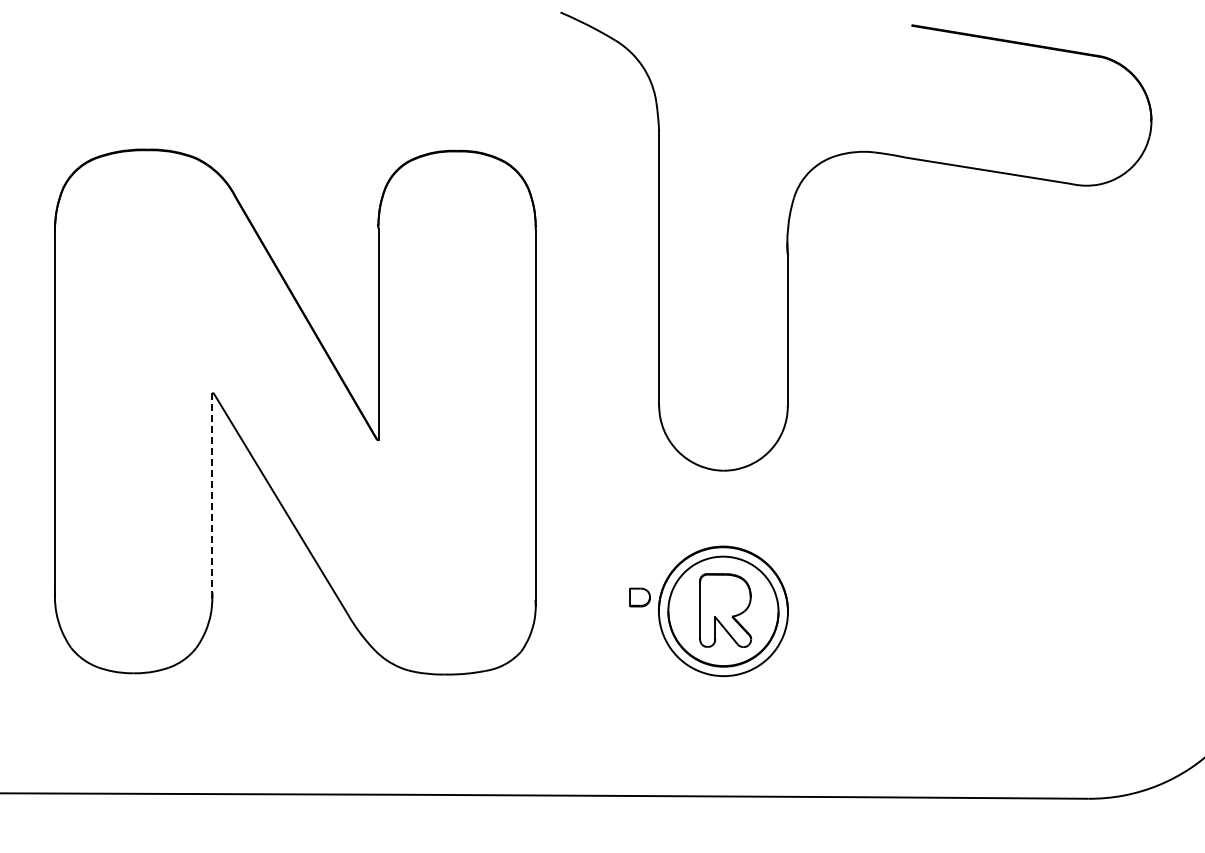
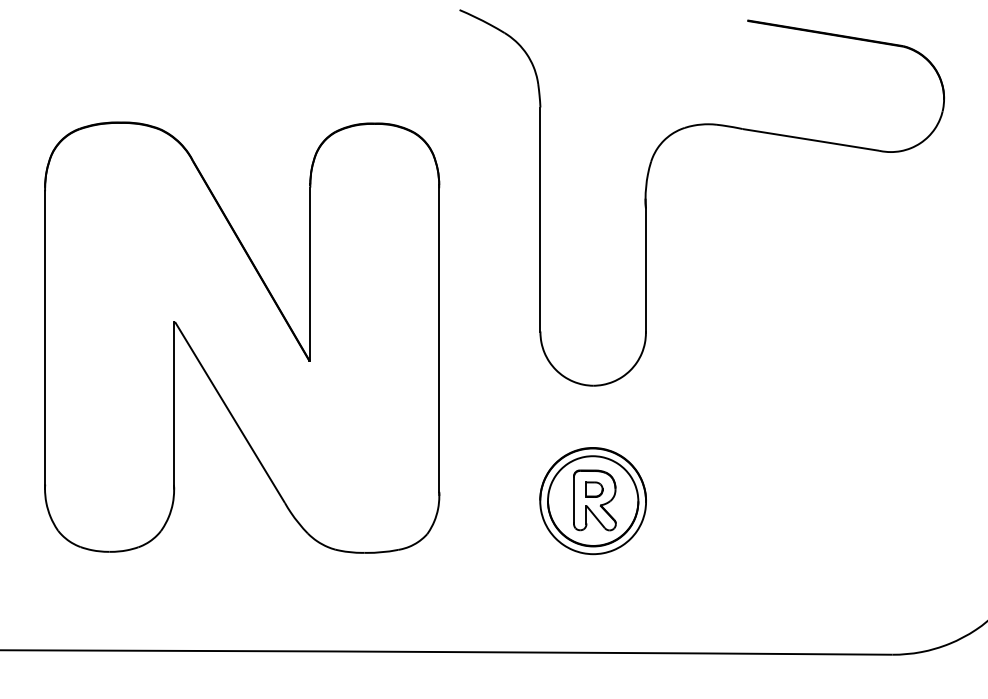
line: (212, 492) -> (174, 403), dashed -> solid
part: (639, 597) -> (594, 489), moved

